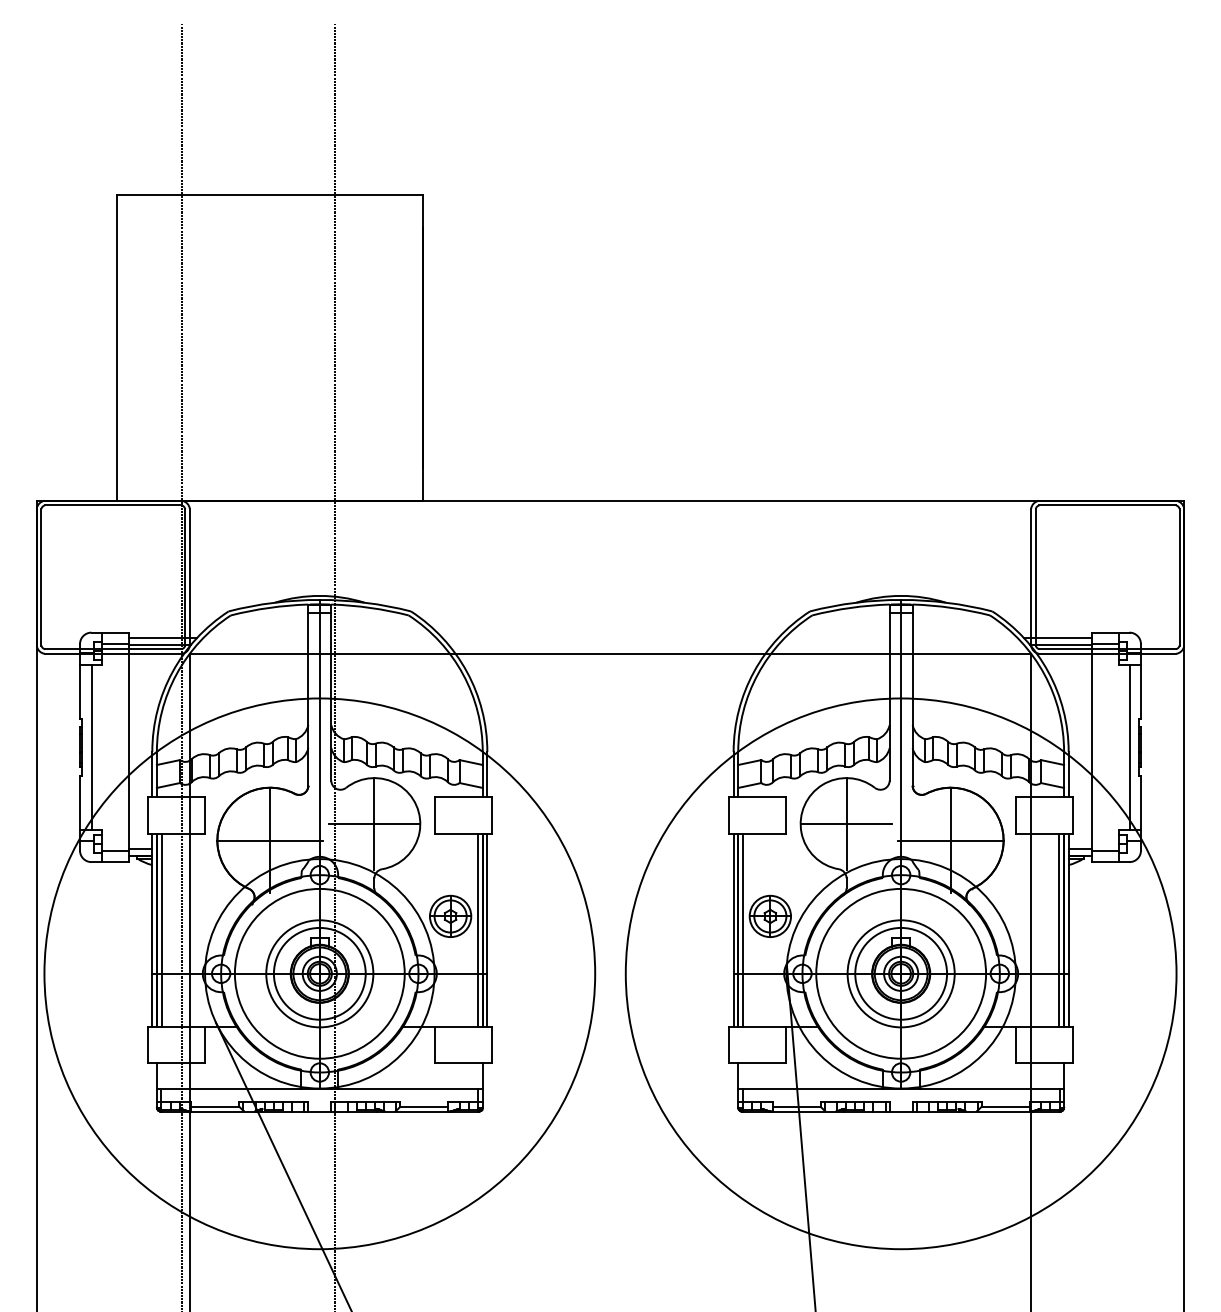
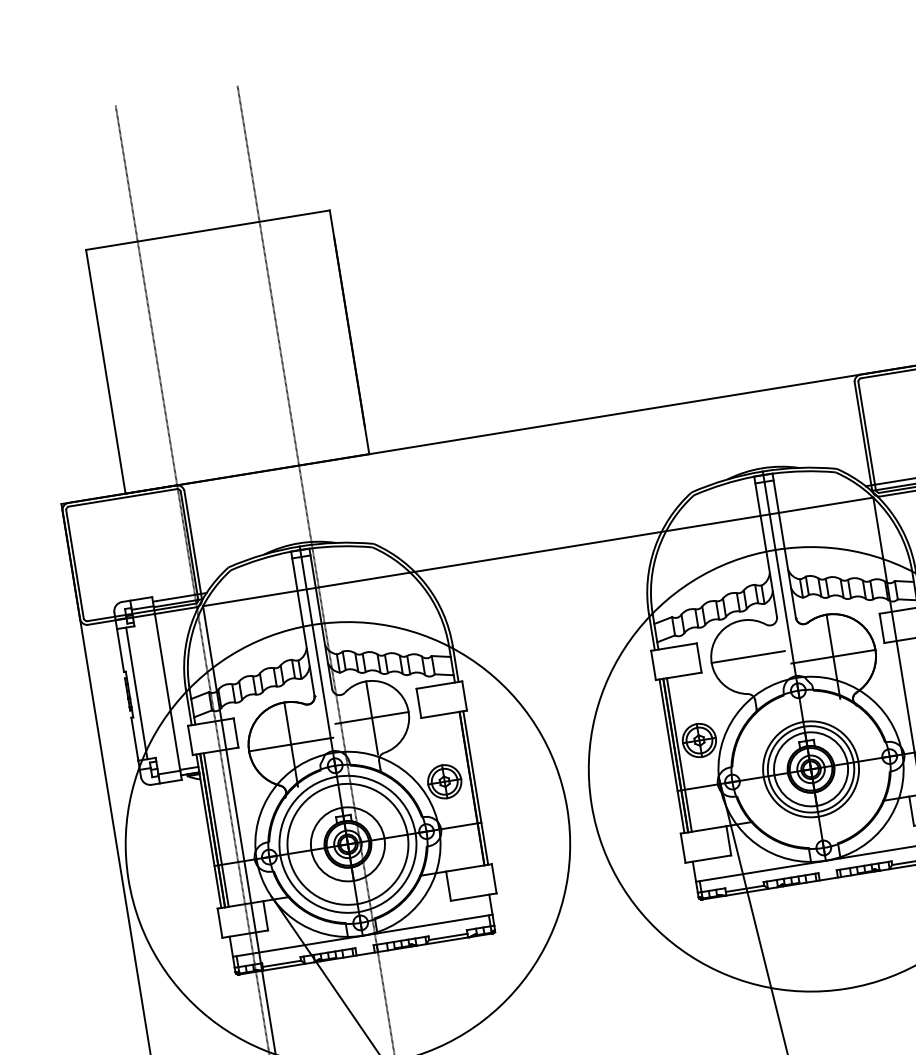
line: (846, 823) -> (748, 656), removed
line: (478, 929) -> (468, 788), removed
circle: (319, 973) -> (347, 844), size x1.4
circle: (901, 973) -> (811, 769), size x0.7

